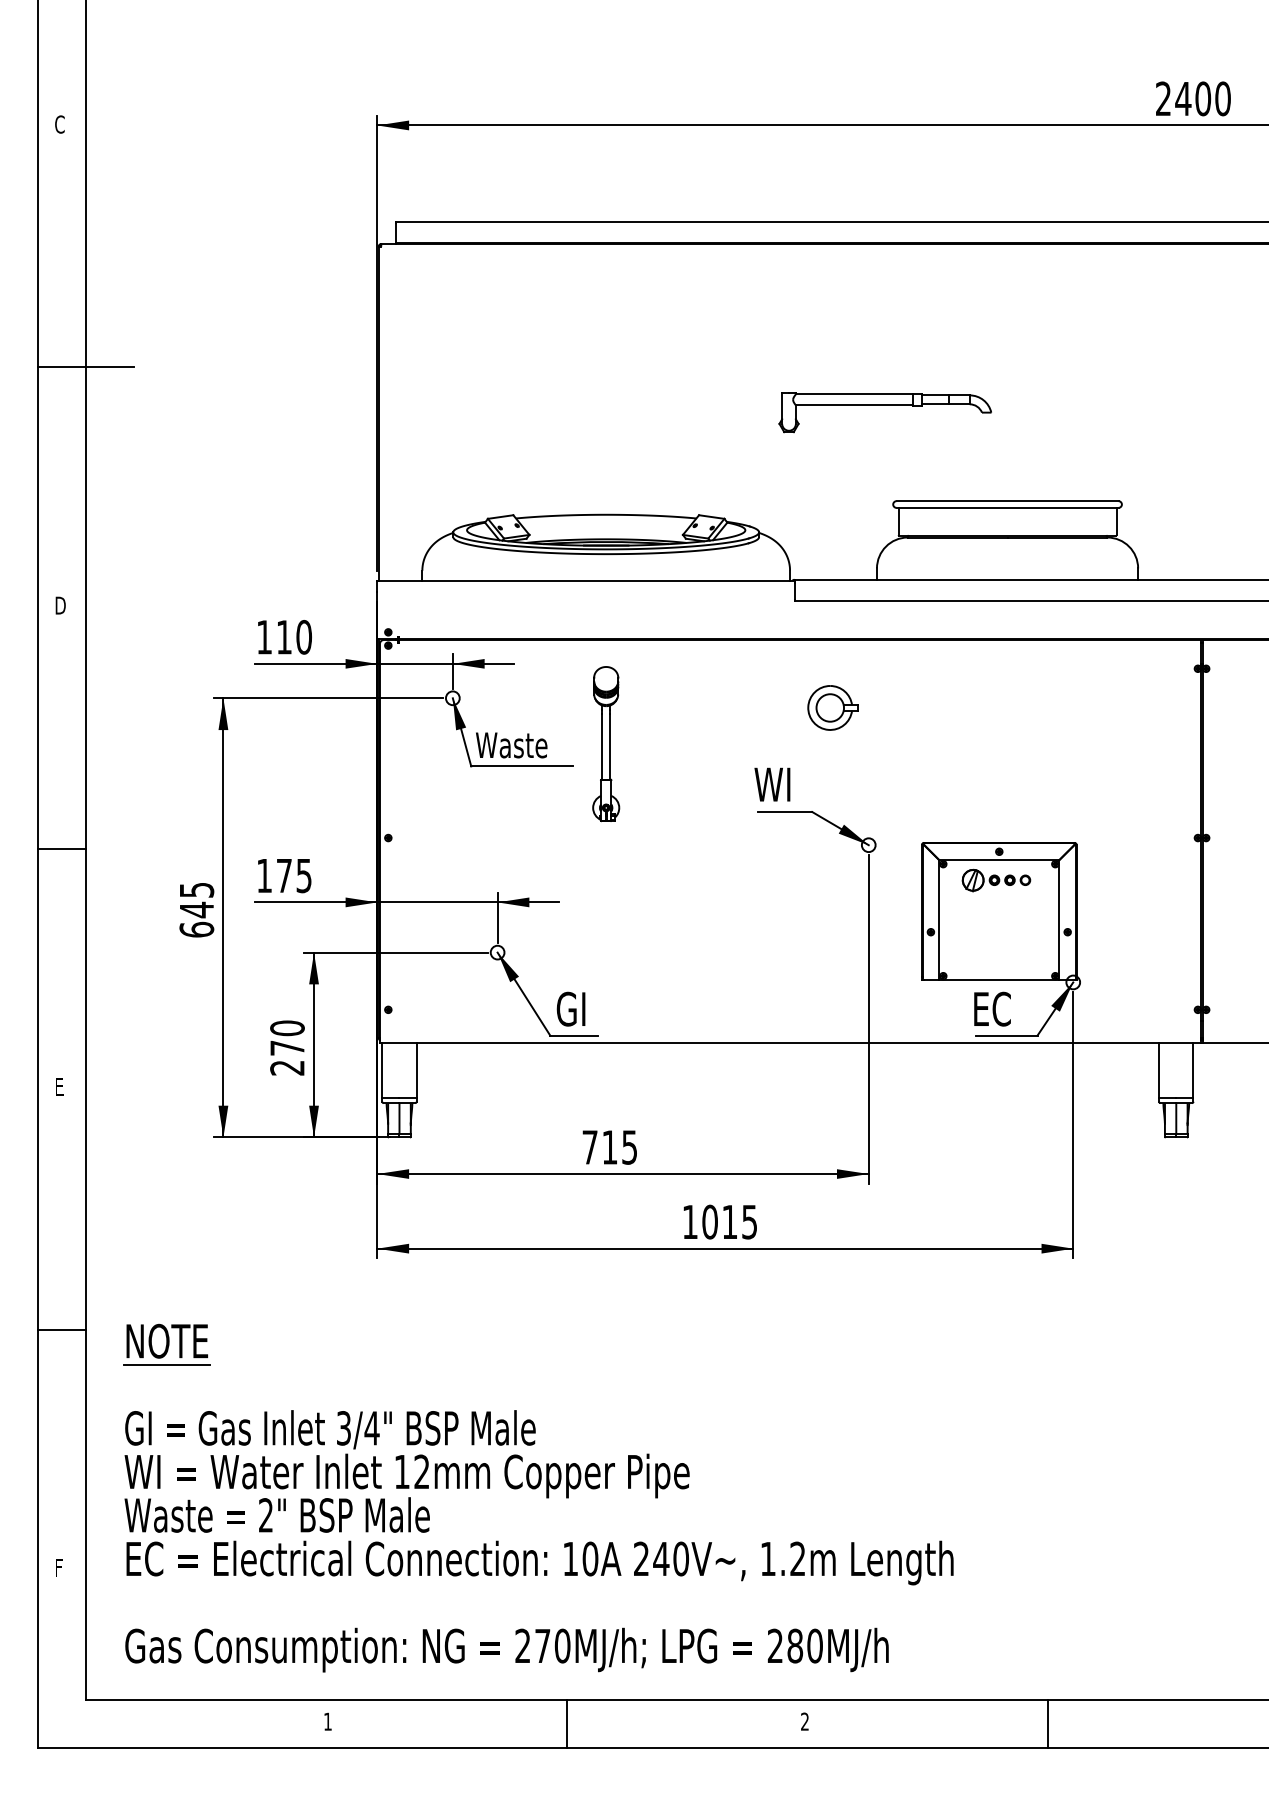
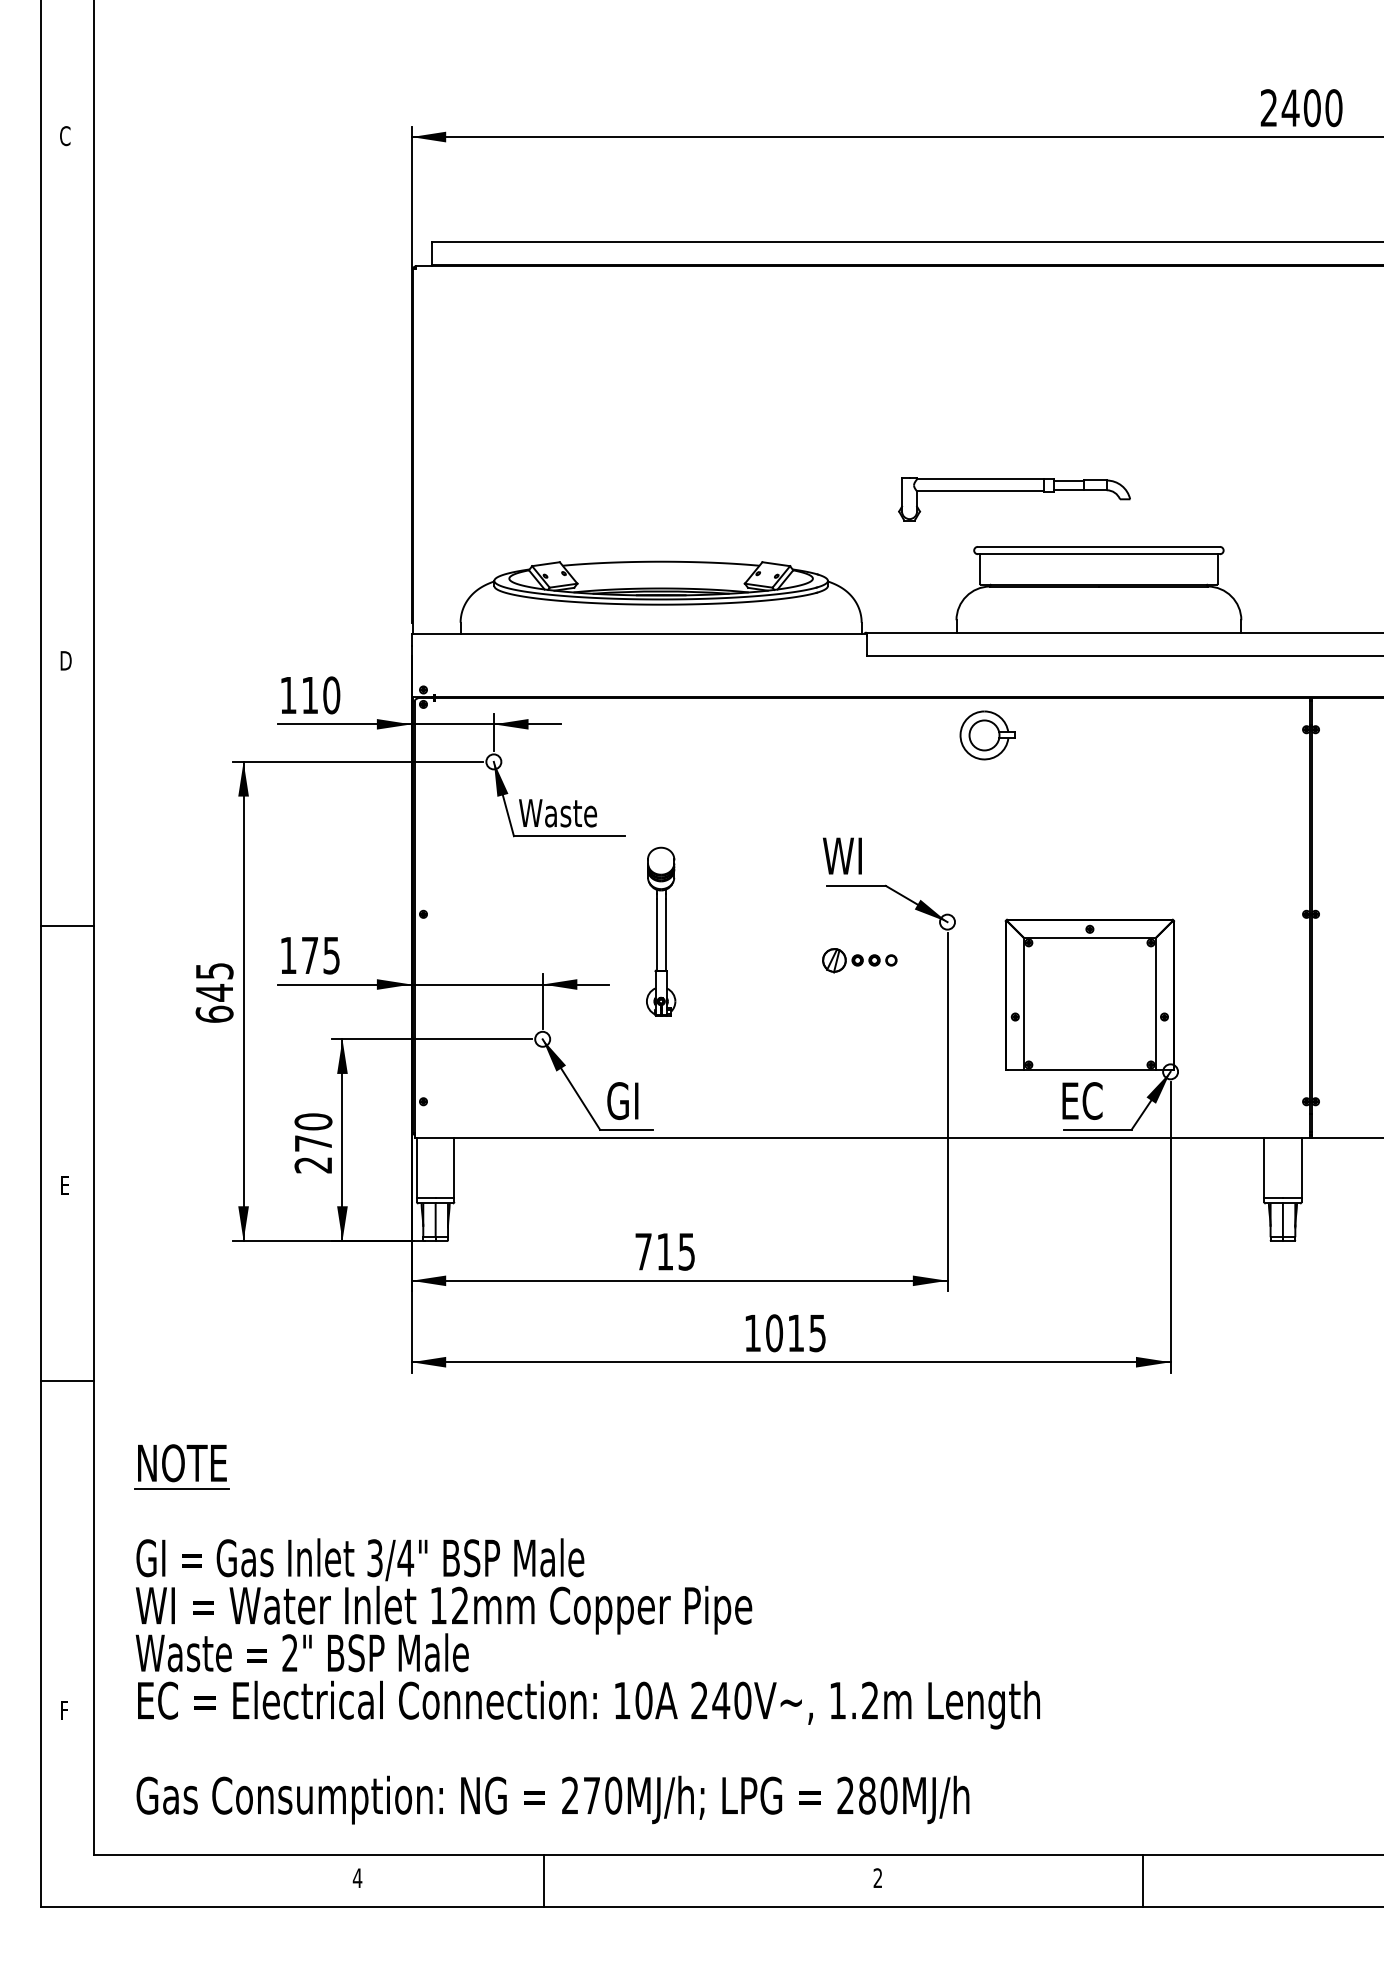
line: (85, 367) -> (93, 401), removed
part: (885, 405) -> (1014, 491), moved
part: (832, 708) -> (987, 735), moved
part: (606, 743) -> (661, 931), moved
part: (996, 880) -> (859, 960), moved
line: (61, 1329) -> (67, 1381), moved
text: (327, 1721) -> (357, 1877), 1 -> 4
line: (567, 1723) -> (543, 1880), moved

